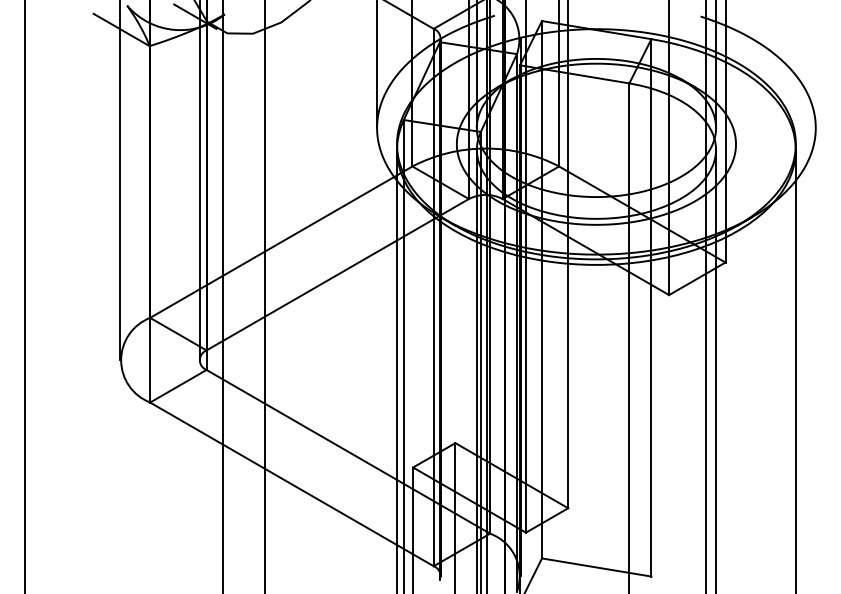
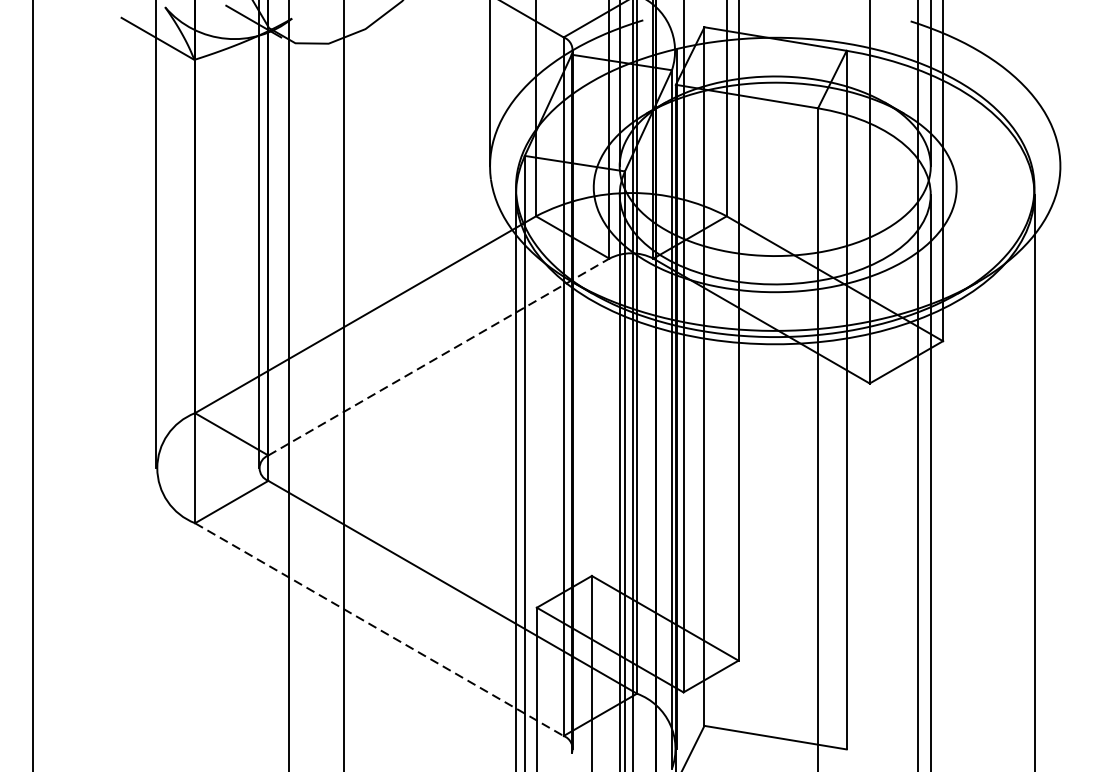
line: (338, 274) -> (439, 356), solid -> dashed
line: (291, 484) -> (378, 629), solid -> dashed

